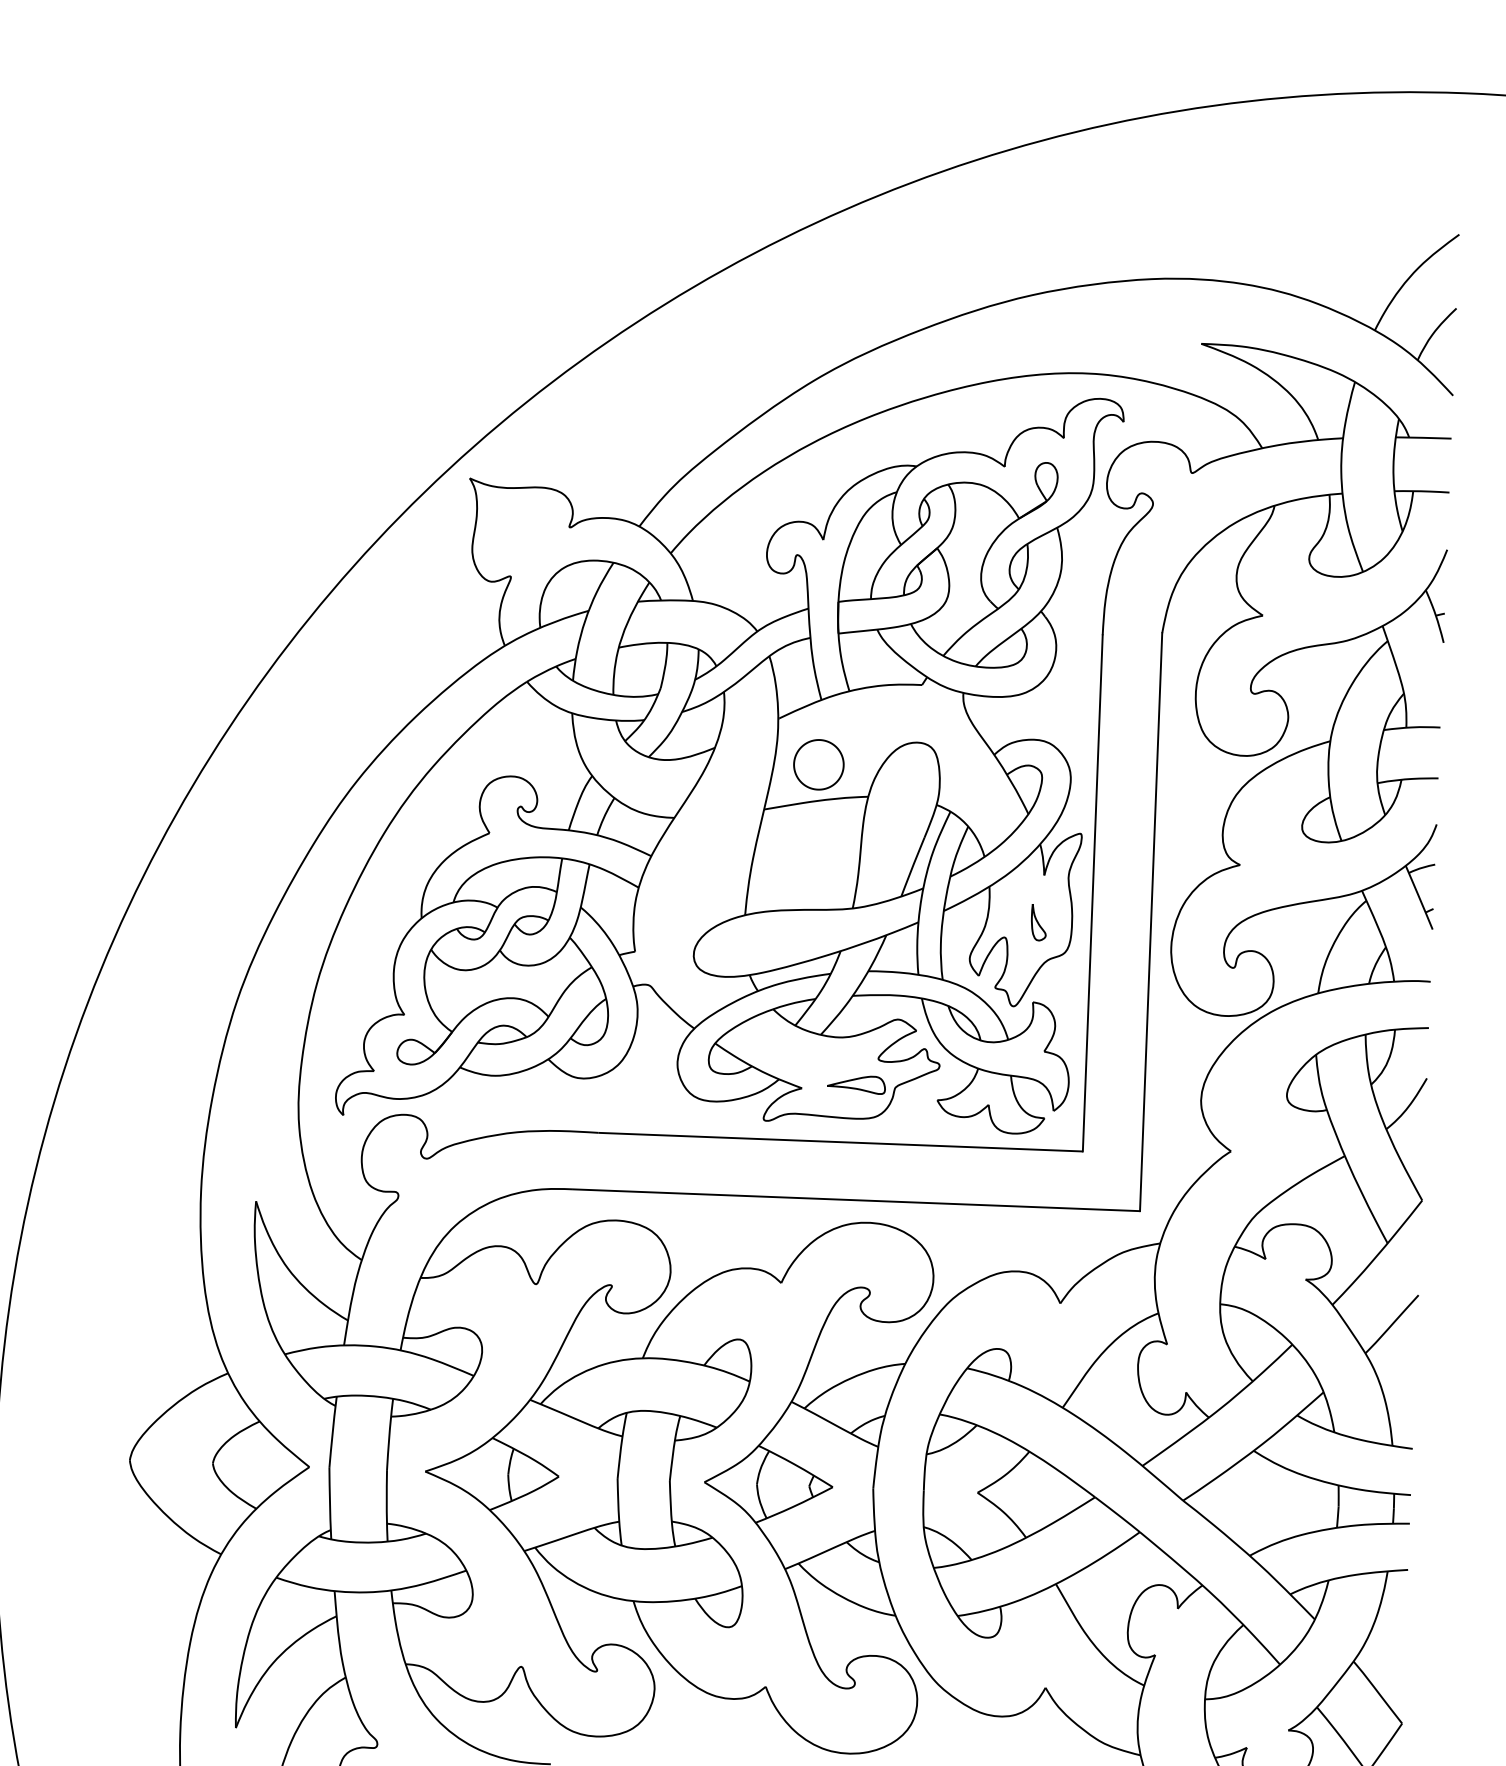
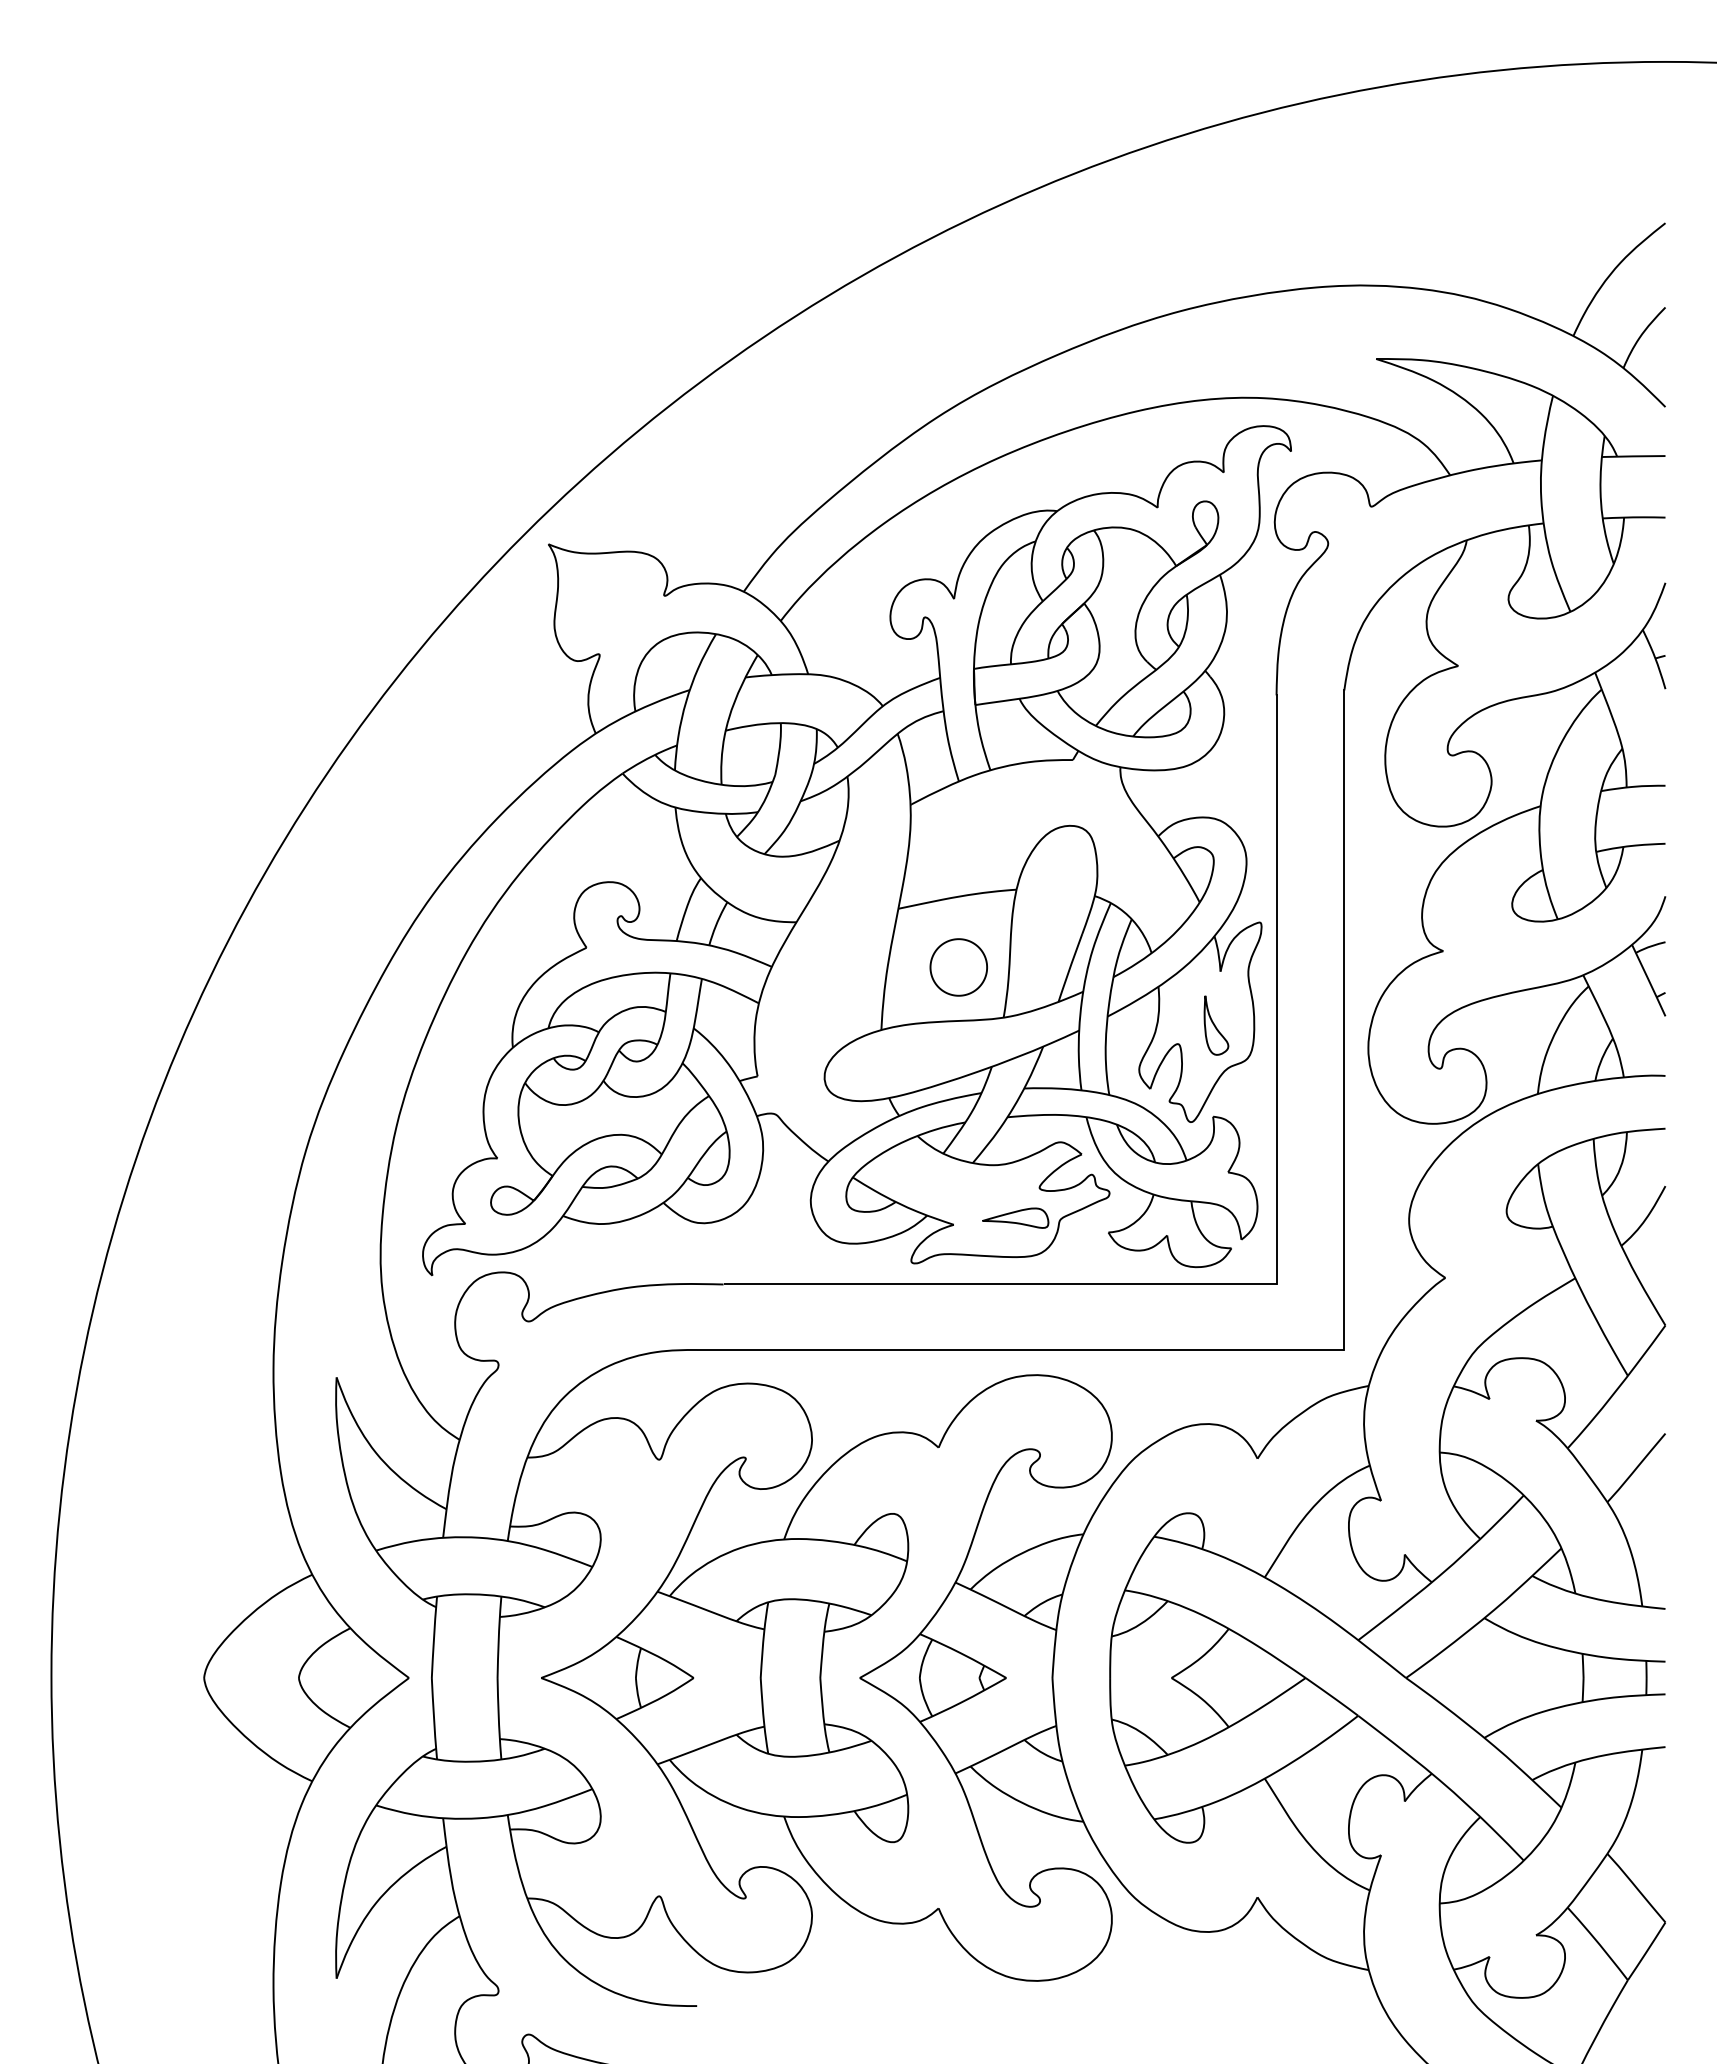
part: (818, 764) -> (958, 967), moved
part: (1038, 922) -> (1216, 1025), size x1.43

